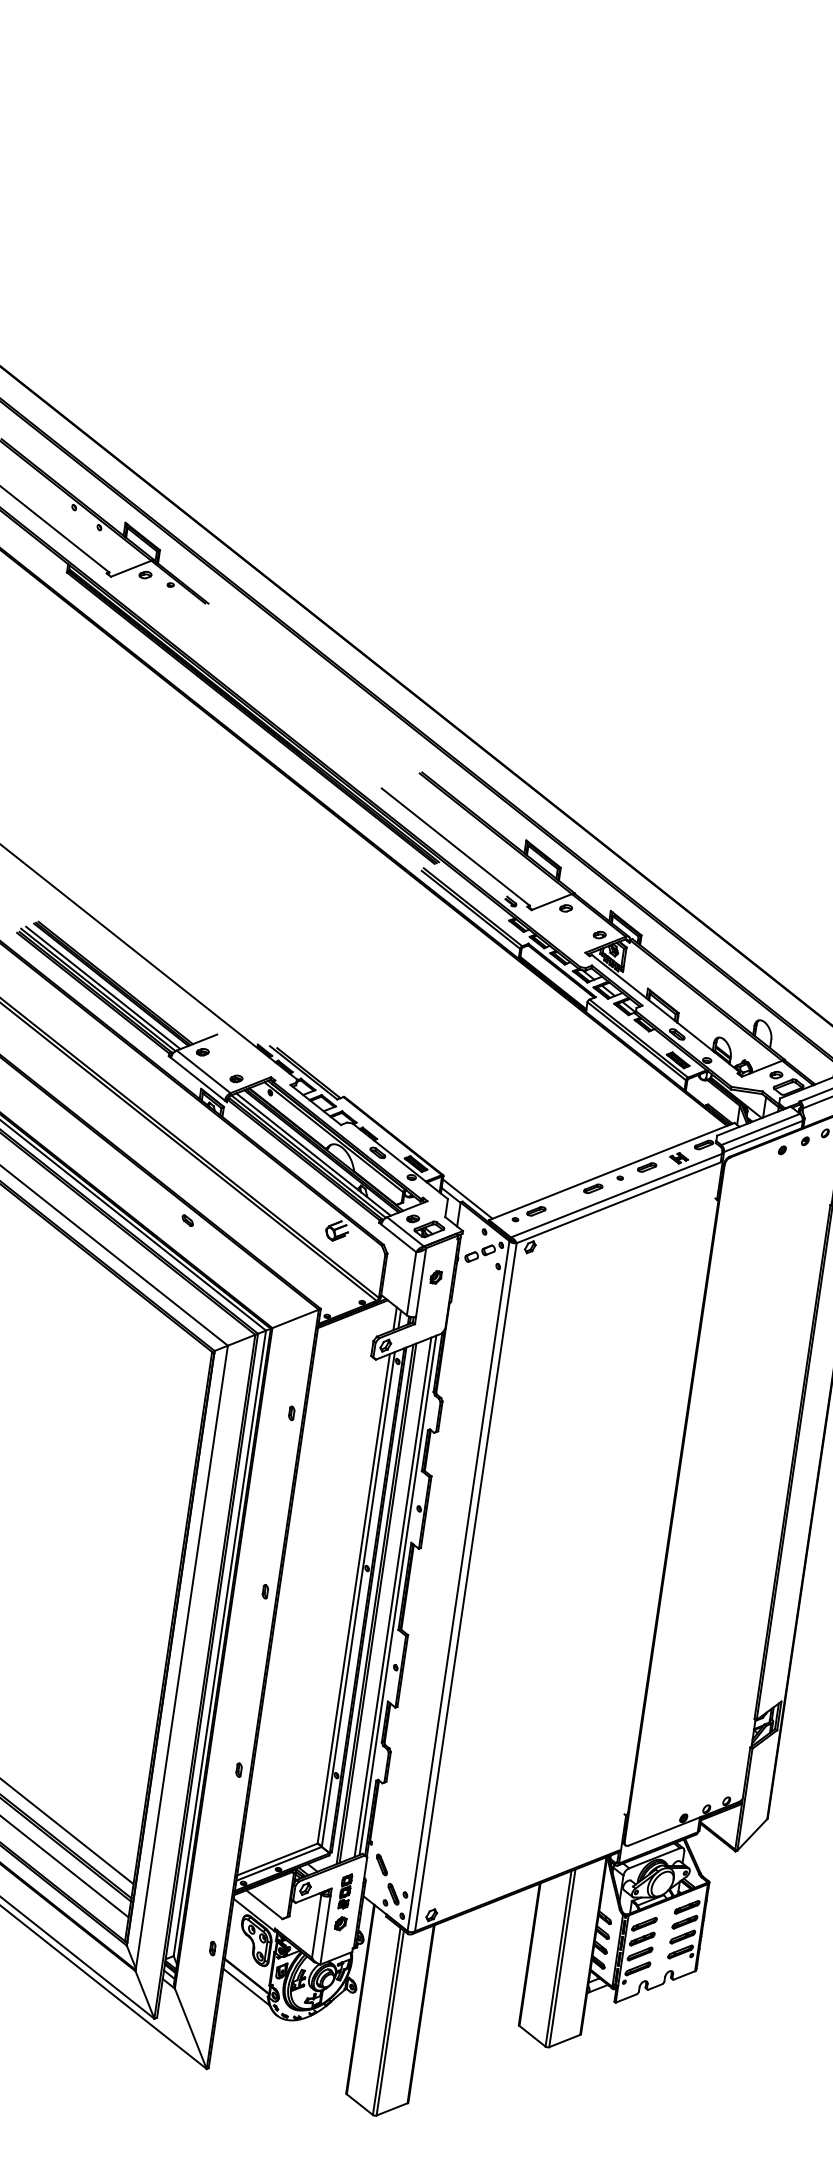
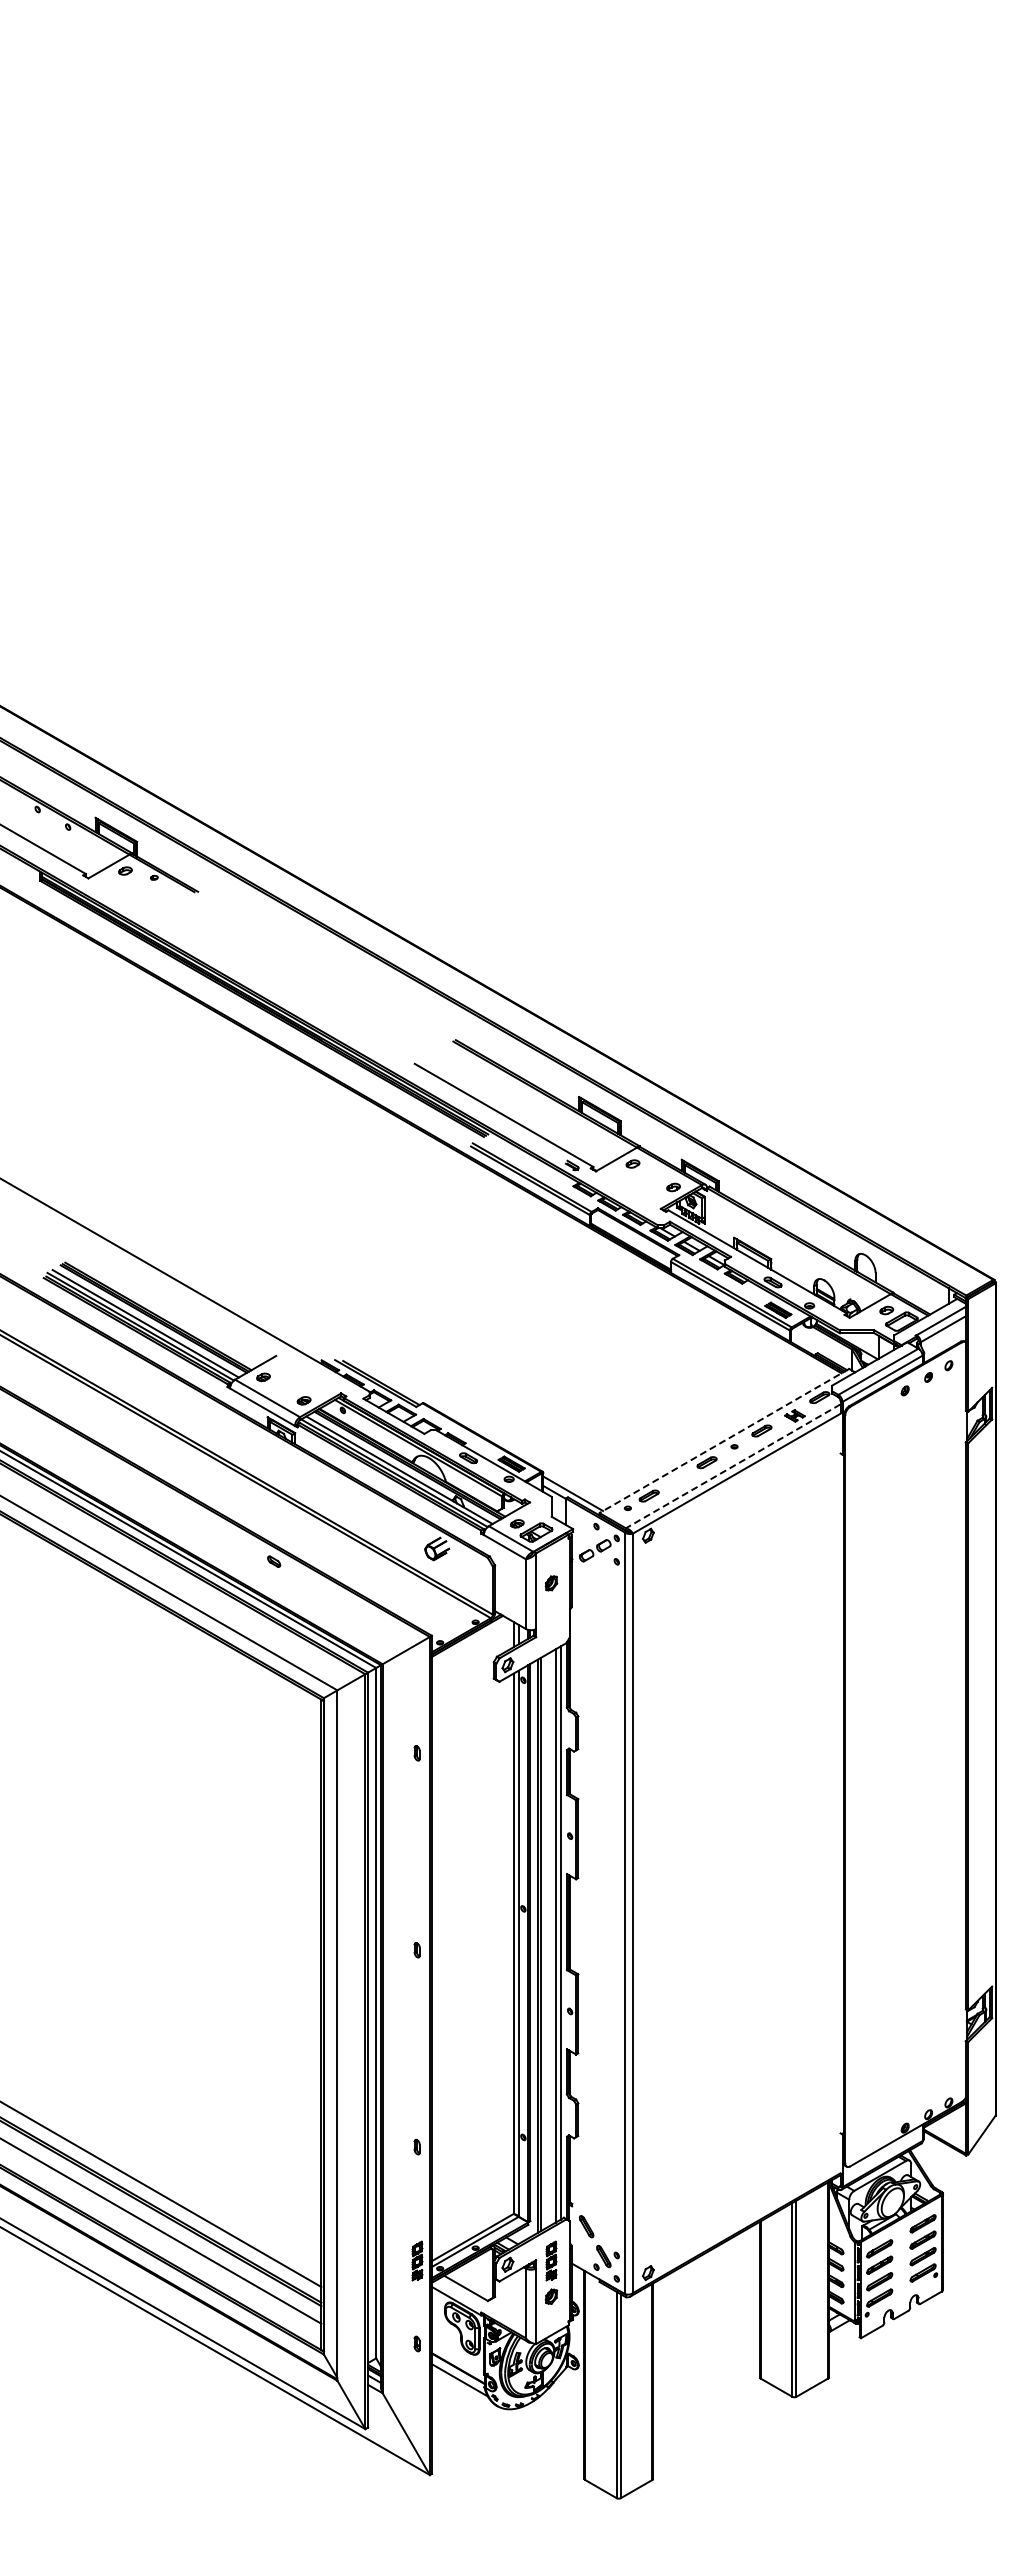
line: (610, 1171) -> (723, 1441), solid -> dashed
line: (616, 1195) -> (733, 1466), solid -> dashed
part: (224, 1872) -> (417, 2260), added

